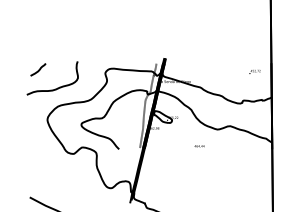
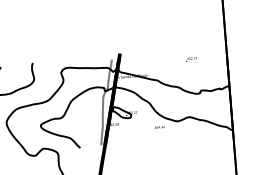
text: (254, 71) -> (191, 59), moved
text: (199, 146) -> (159, 127), moved

